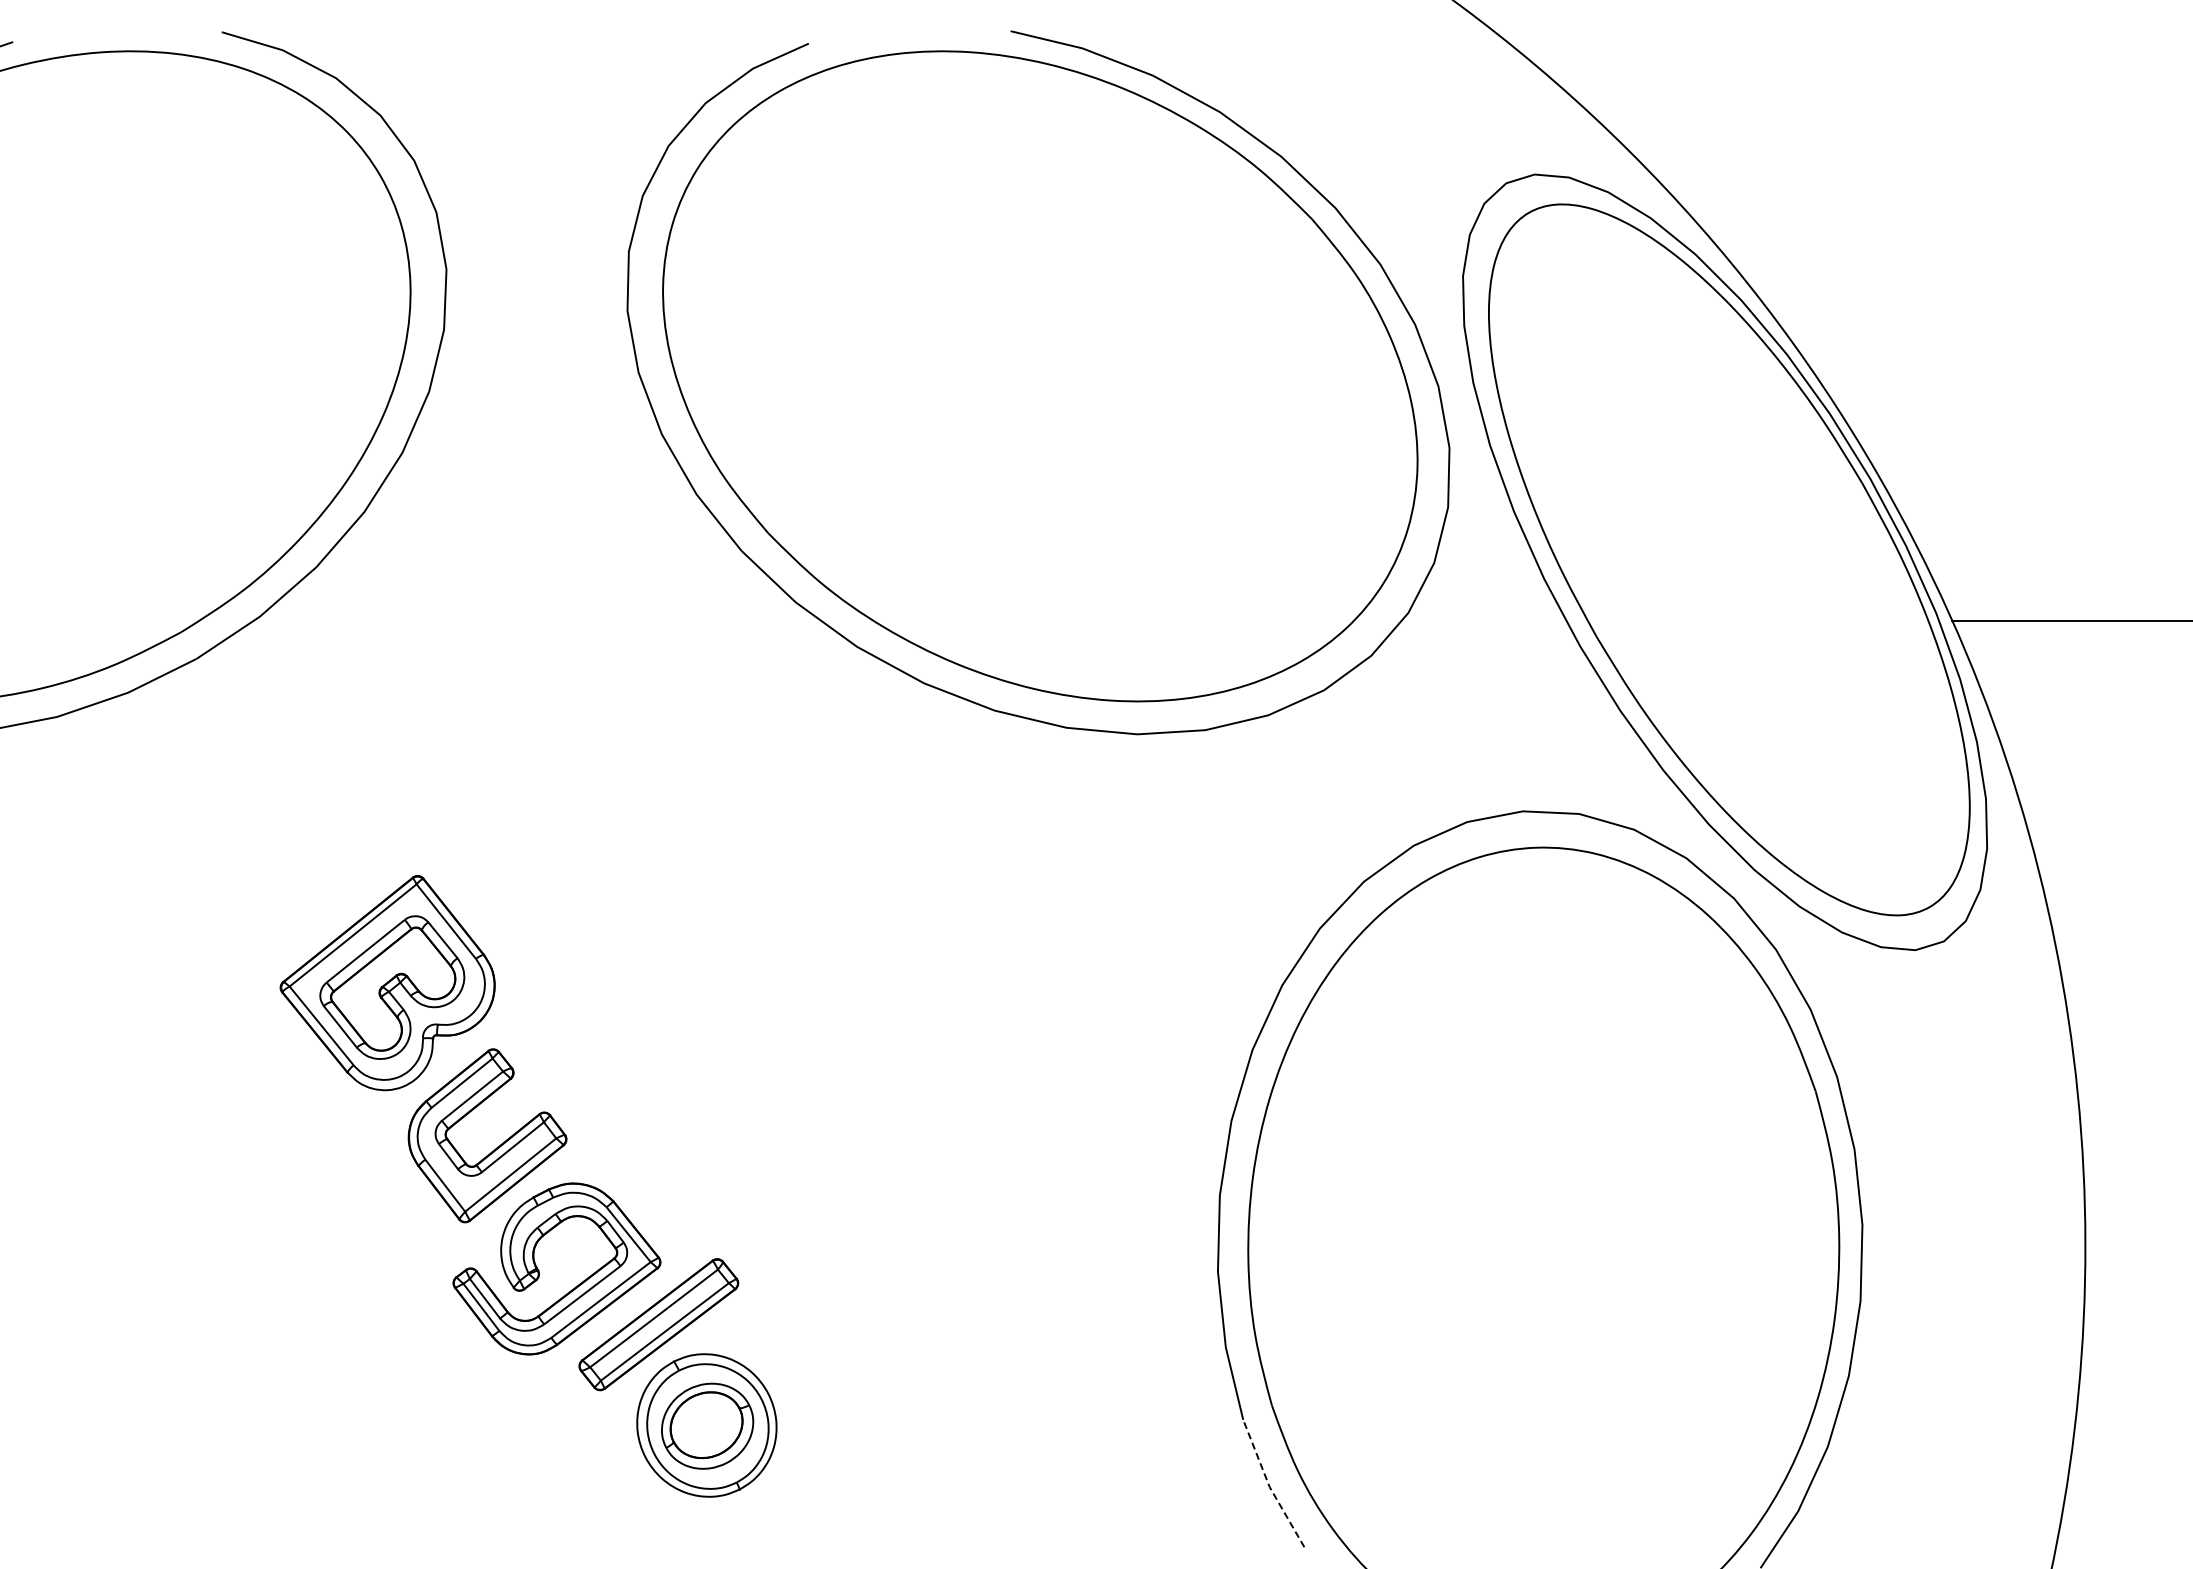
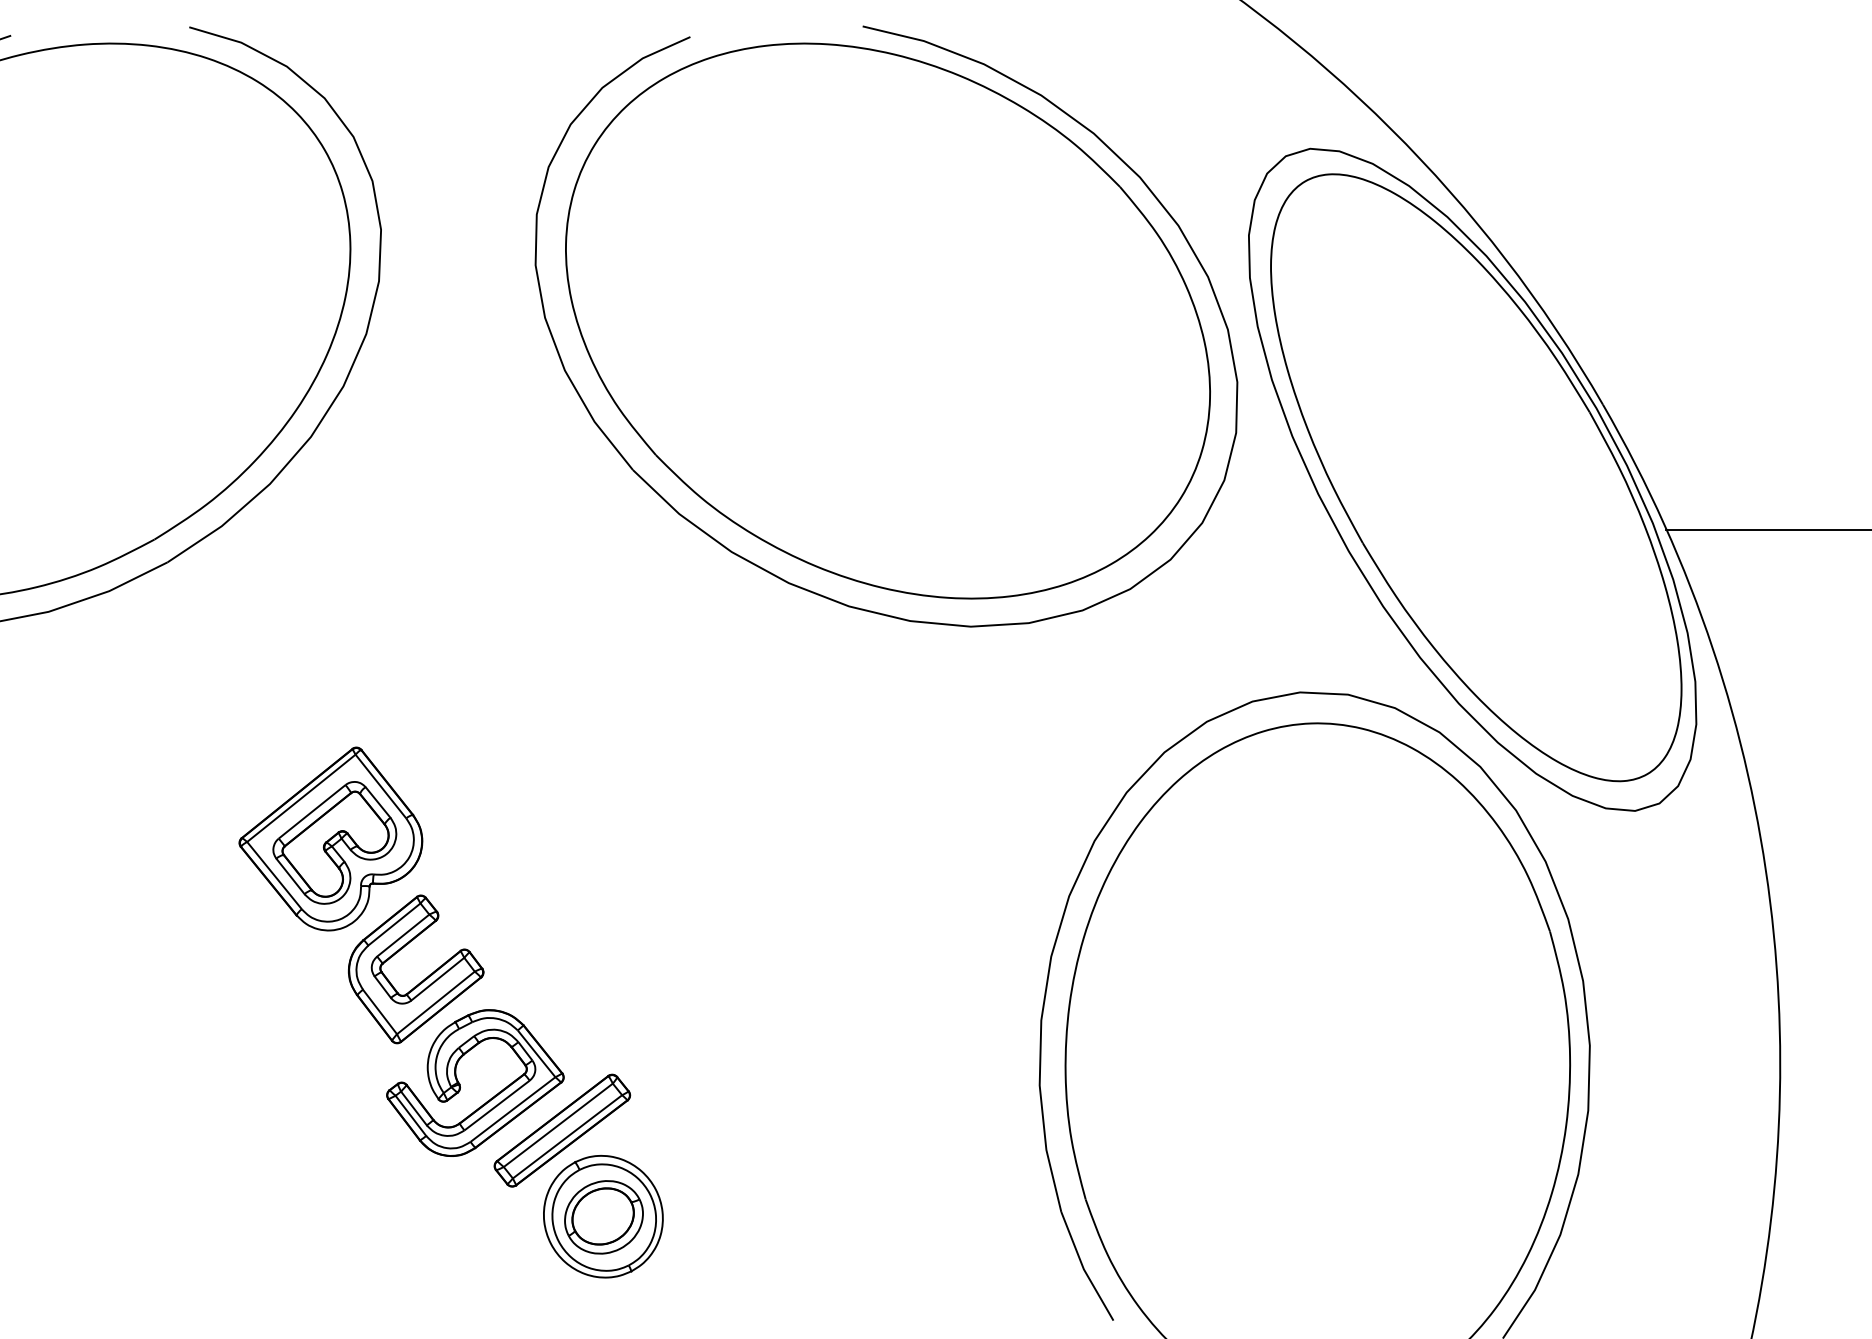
line: (1269, 1486) -> (1083, 1268), dashed -> solid

